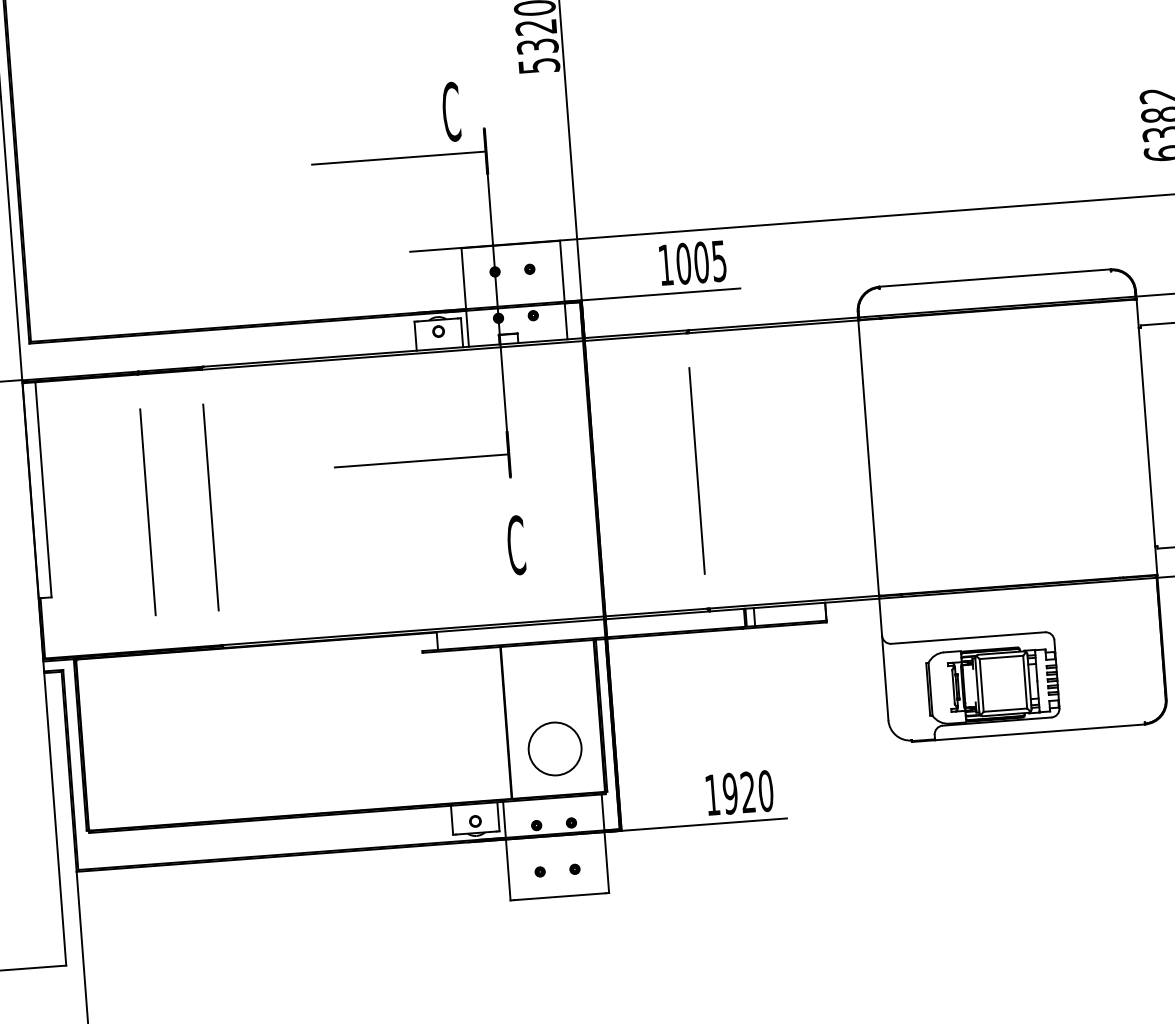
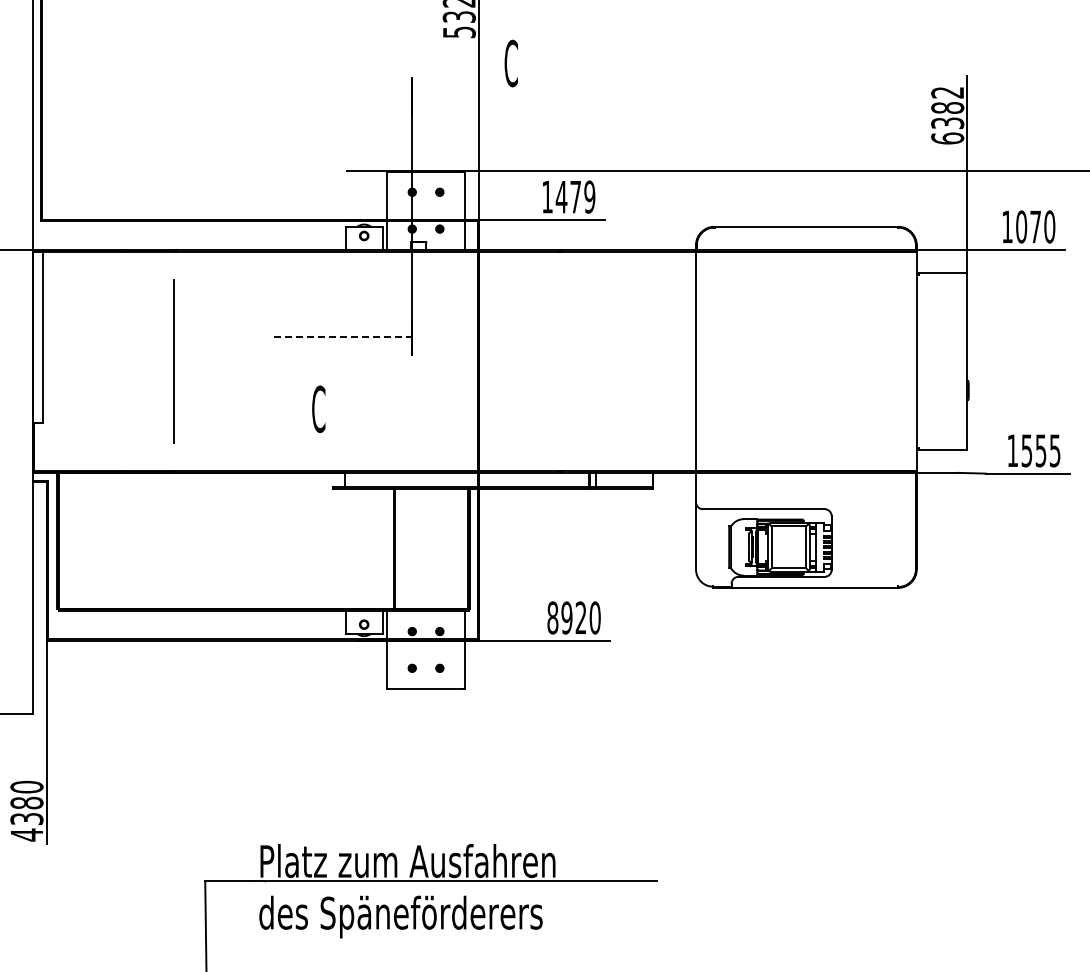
text: (450, 112) -> (510, 63), moved
line: (399, 157) -> (343, 96), removed
text: (701, 261) -> (575, 196), 1005 -> 1479
line: (422, 461) -> (343, 337), solid -> dashed
line: (696, 469) -> (559, 360), removed
line: (148, 511) -> (124, 360), removed
text: (515, 545) -> (318, 409), moved
circle: (555, 748) -> (431, 571), removed
text: (712, 794) -> (552, 617), 1920 -> 8920

